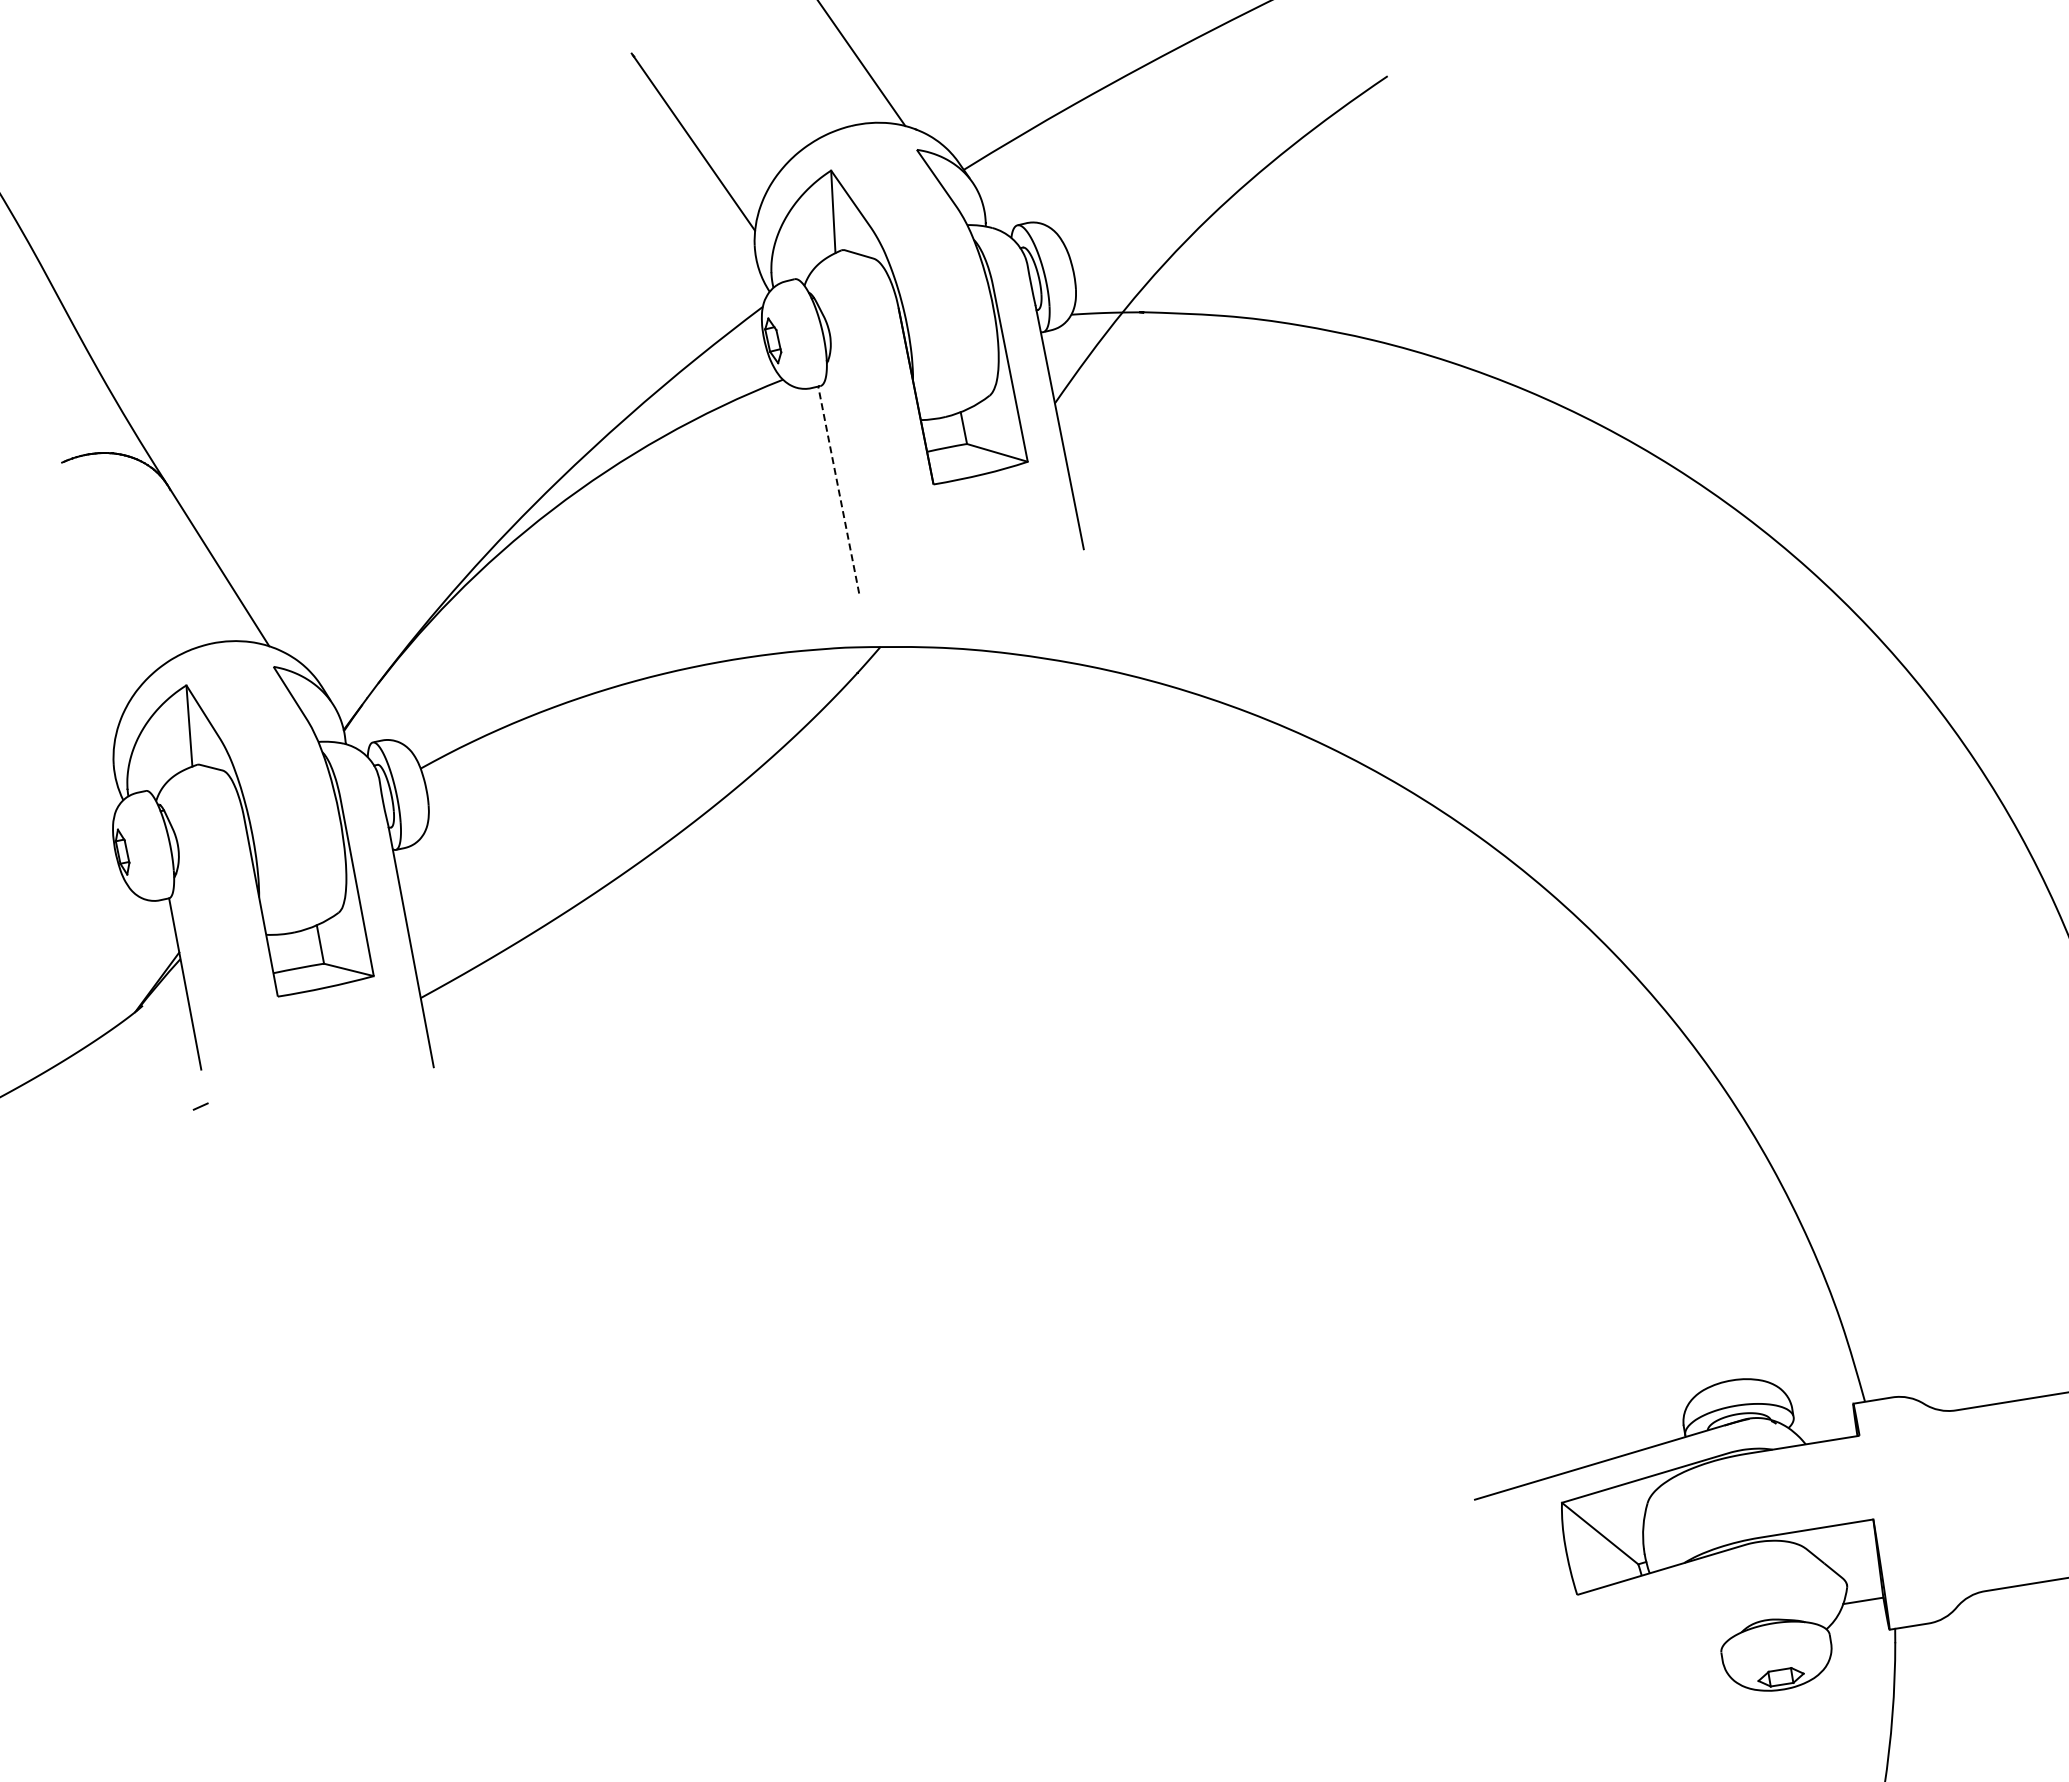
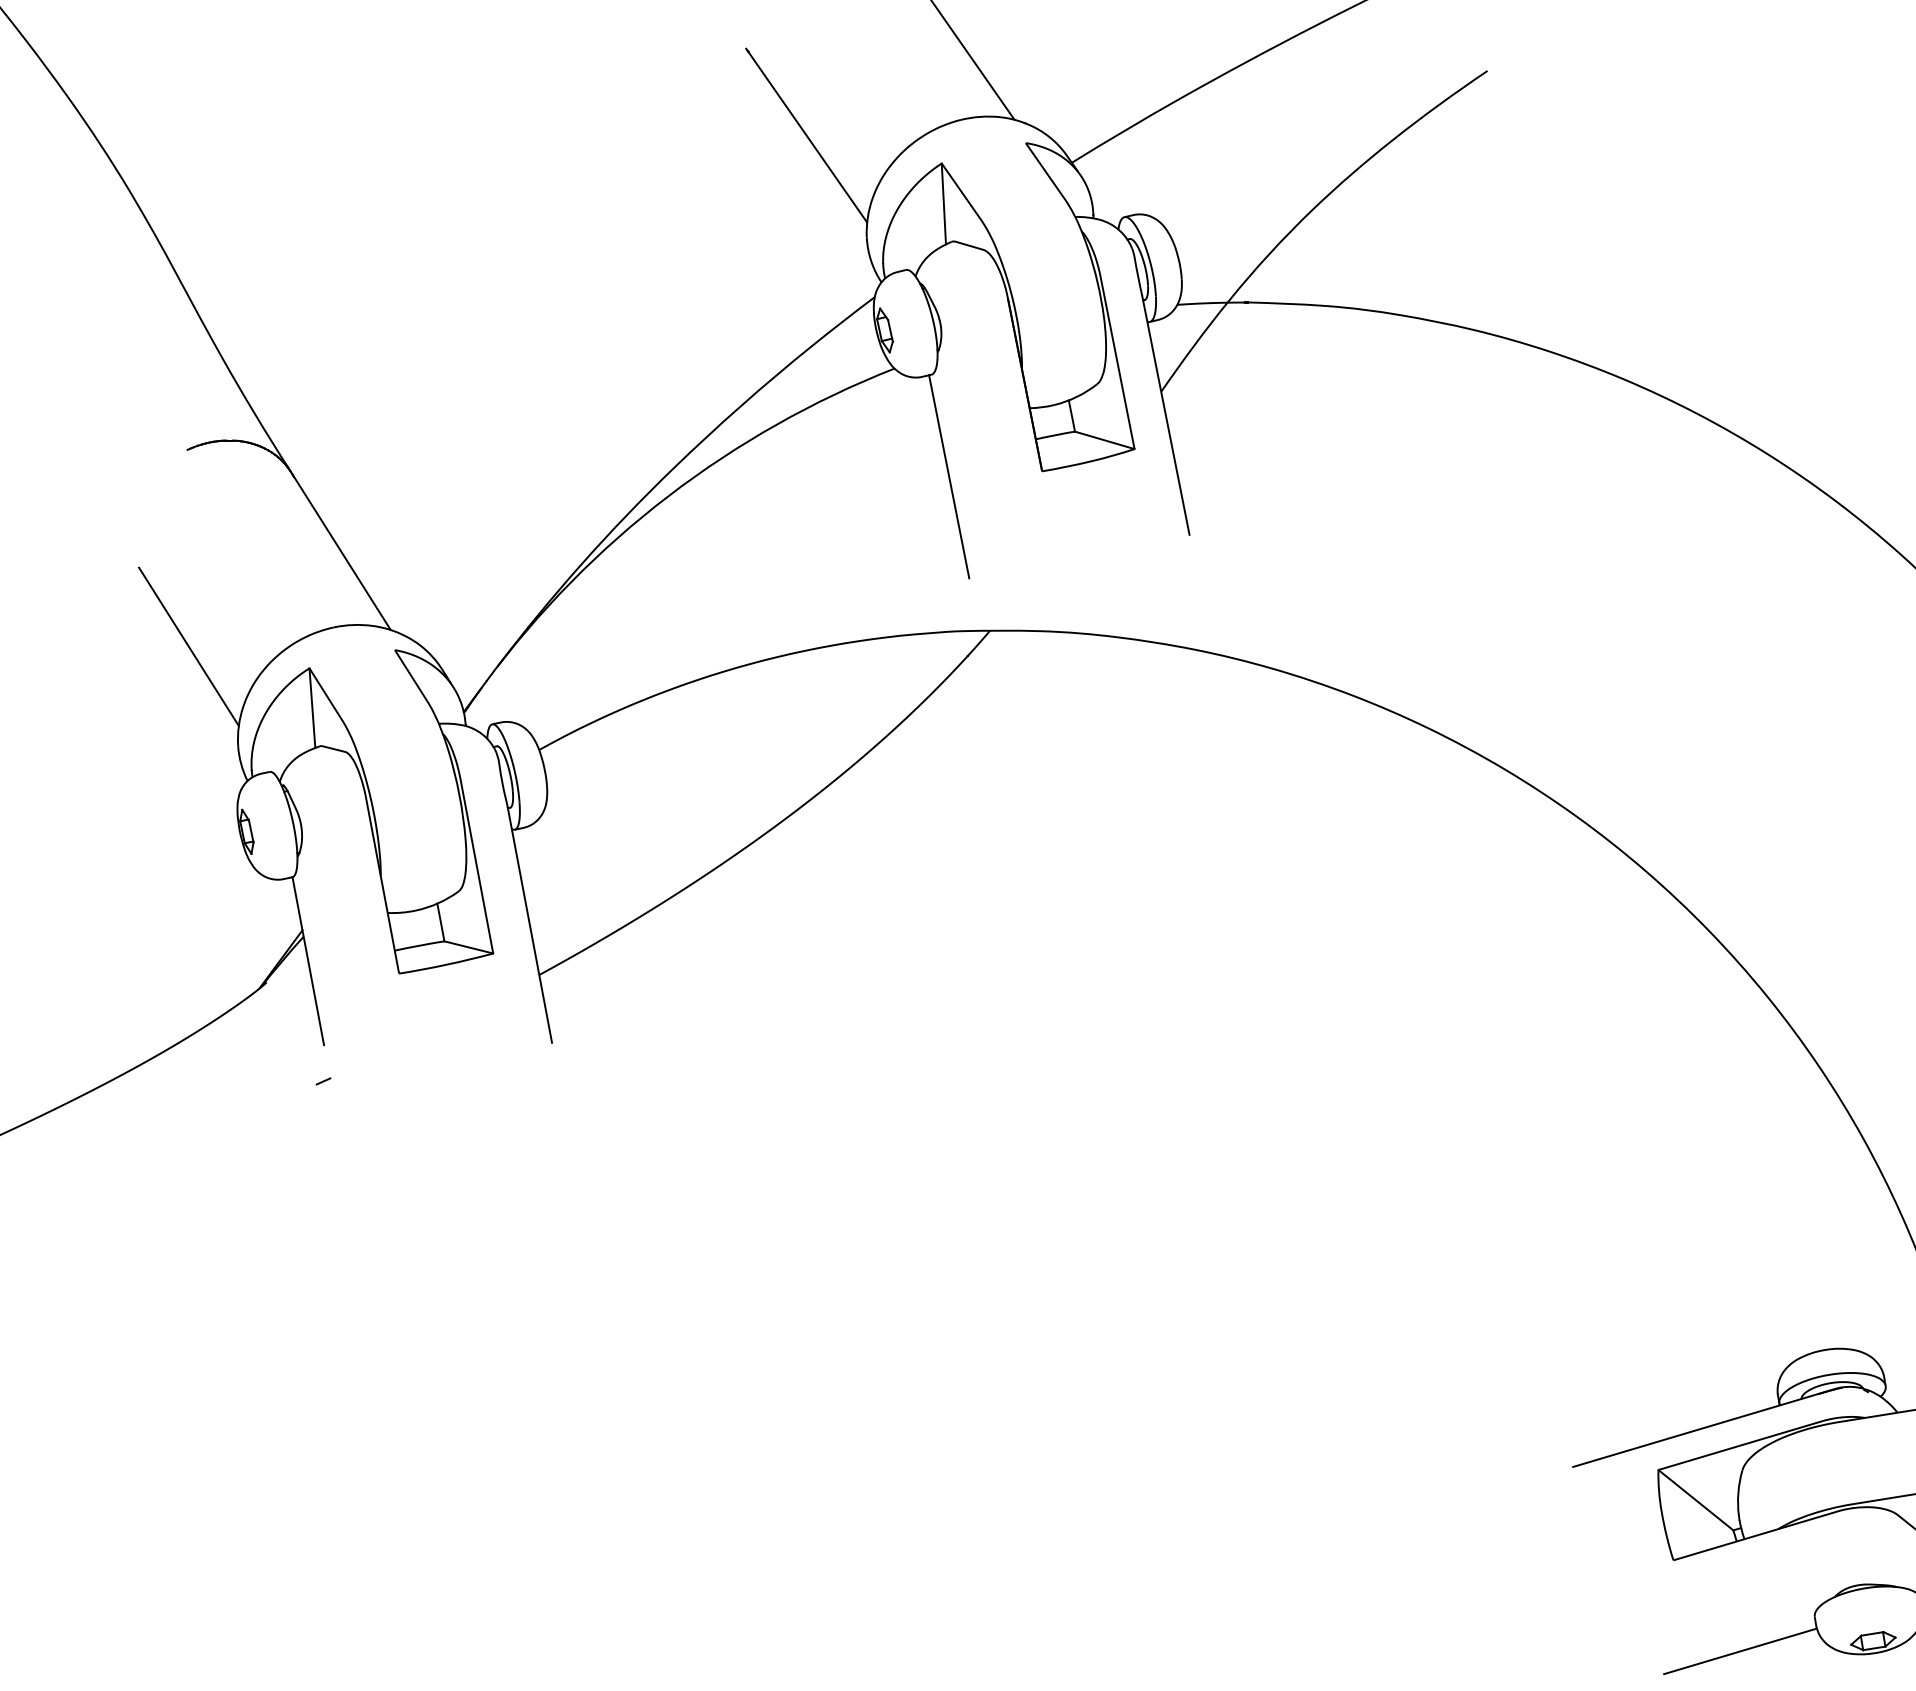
line: (838, 490) -> (948, 477), dashed -> solid
line: (63, 663) -> (188, 646), added
line: (1645, 1687) -> (1740, 1651), added

